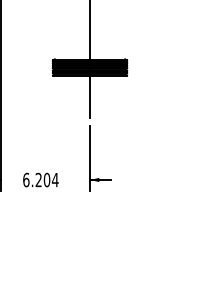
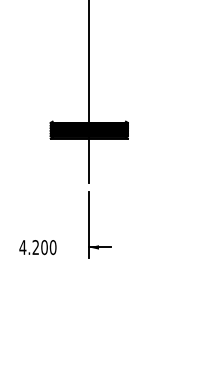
text: (40, 180) -> (37, 247), 6.204 -> 4.200

